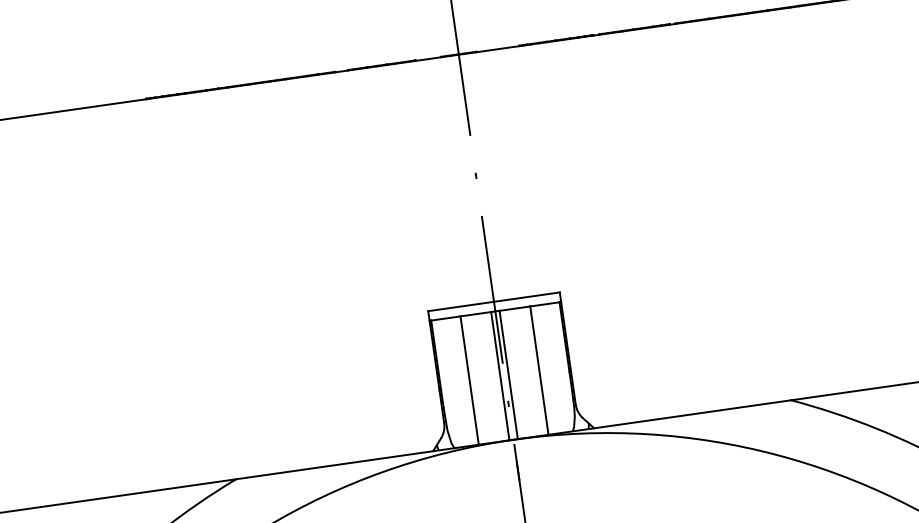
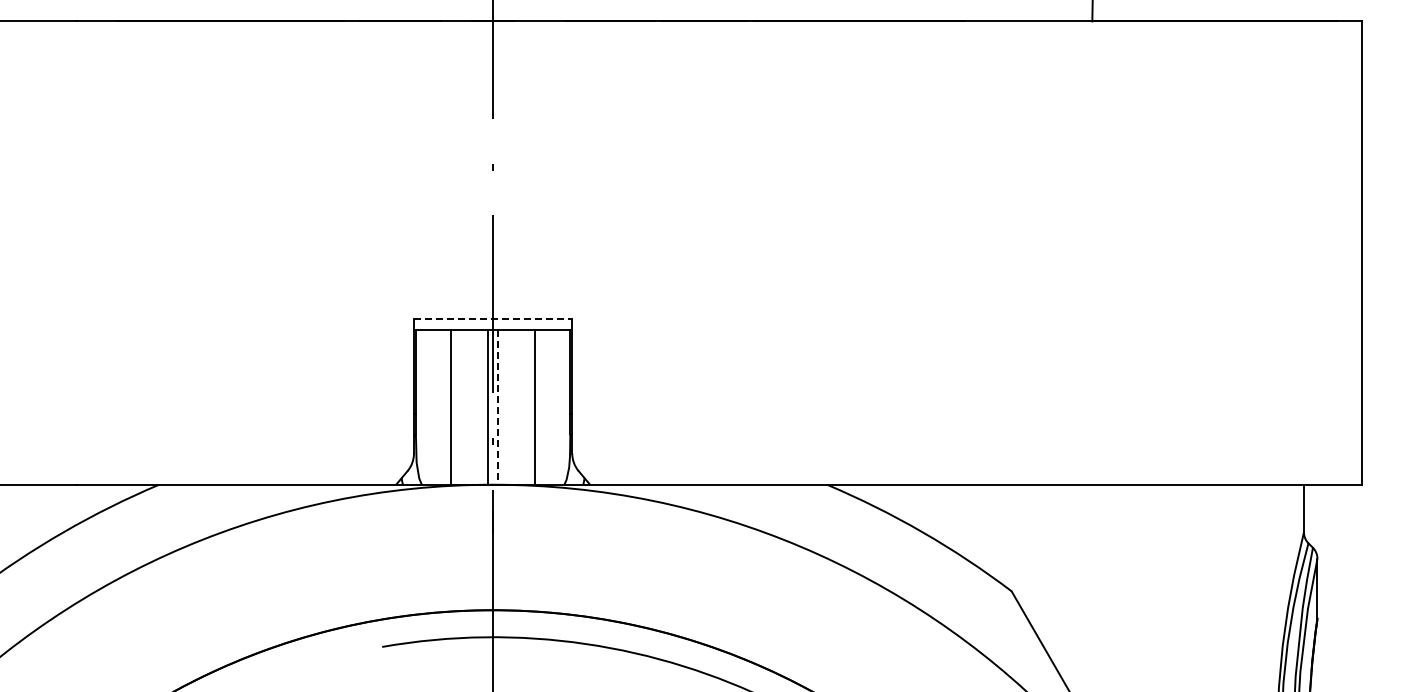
line: (494, 301) -> (493, 318), solid -> dashed
line: (509, 375) -> (498, 408), solid -> dashed

